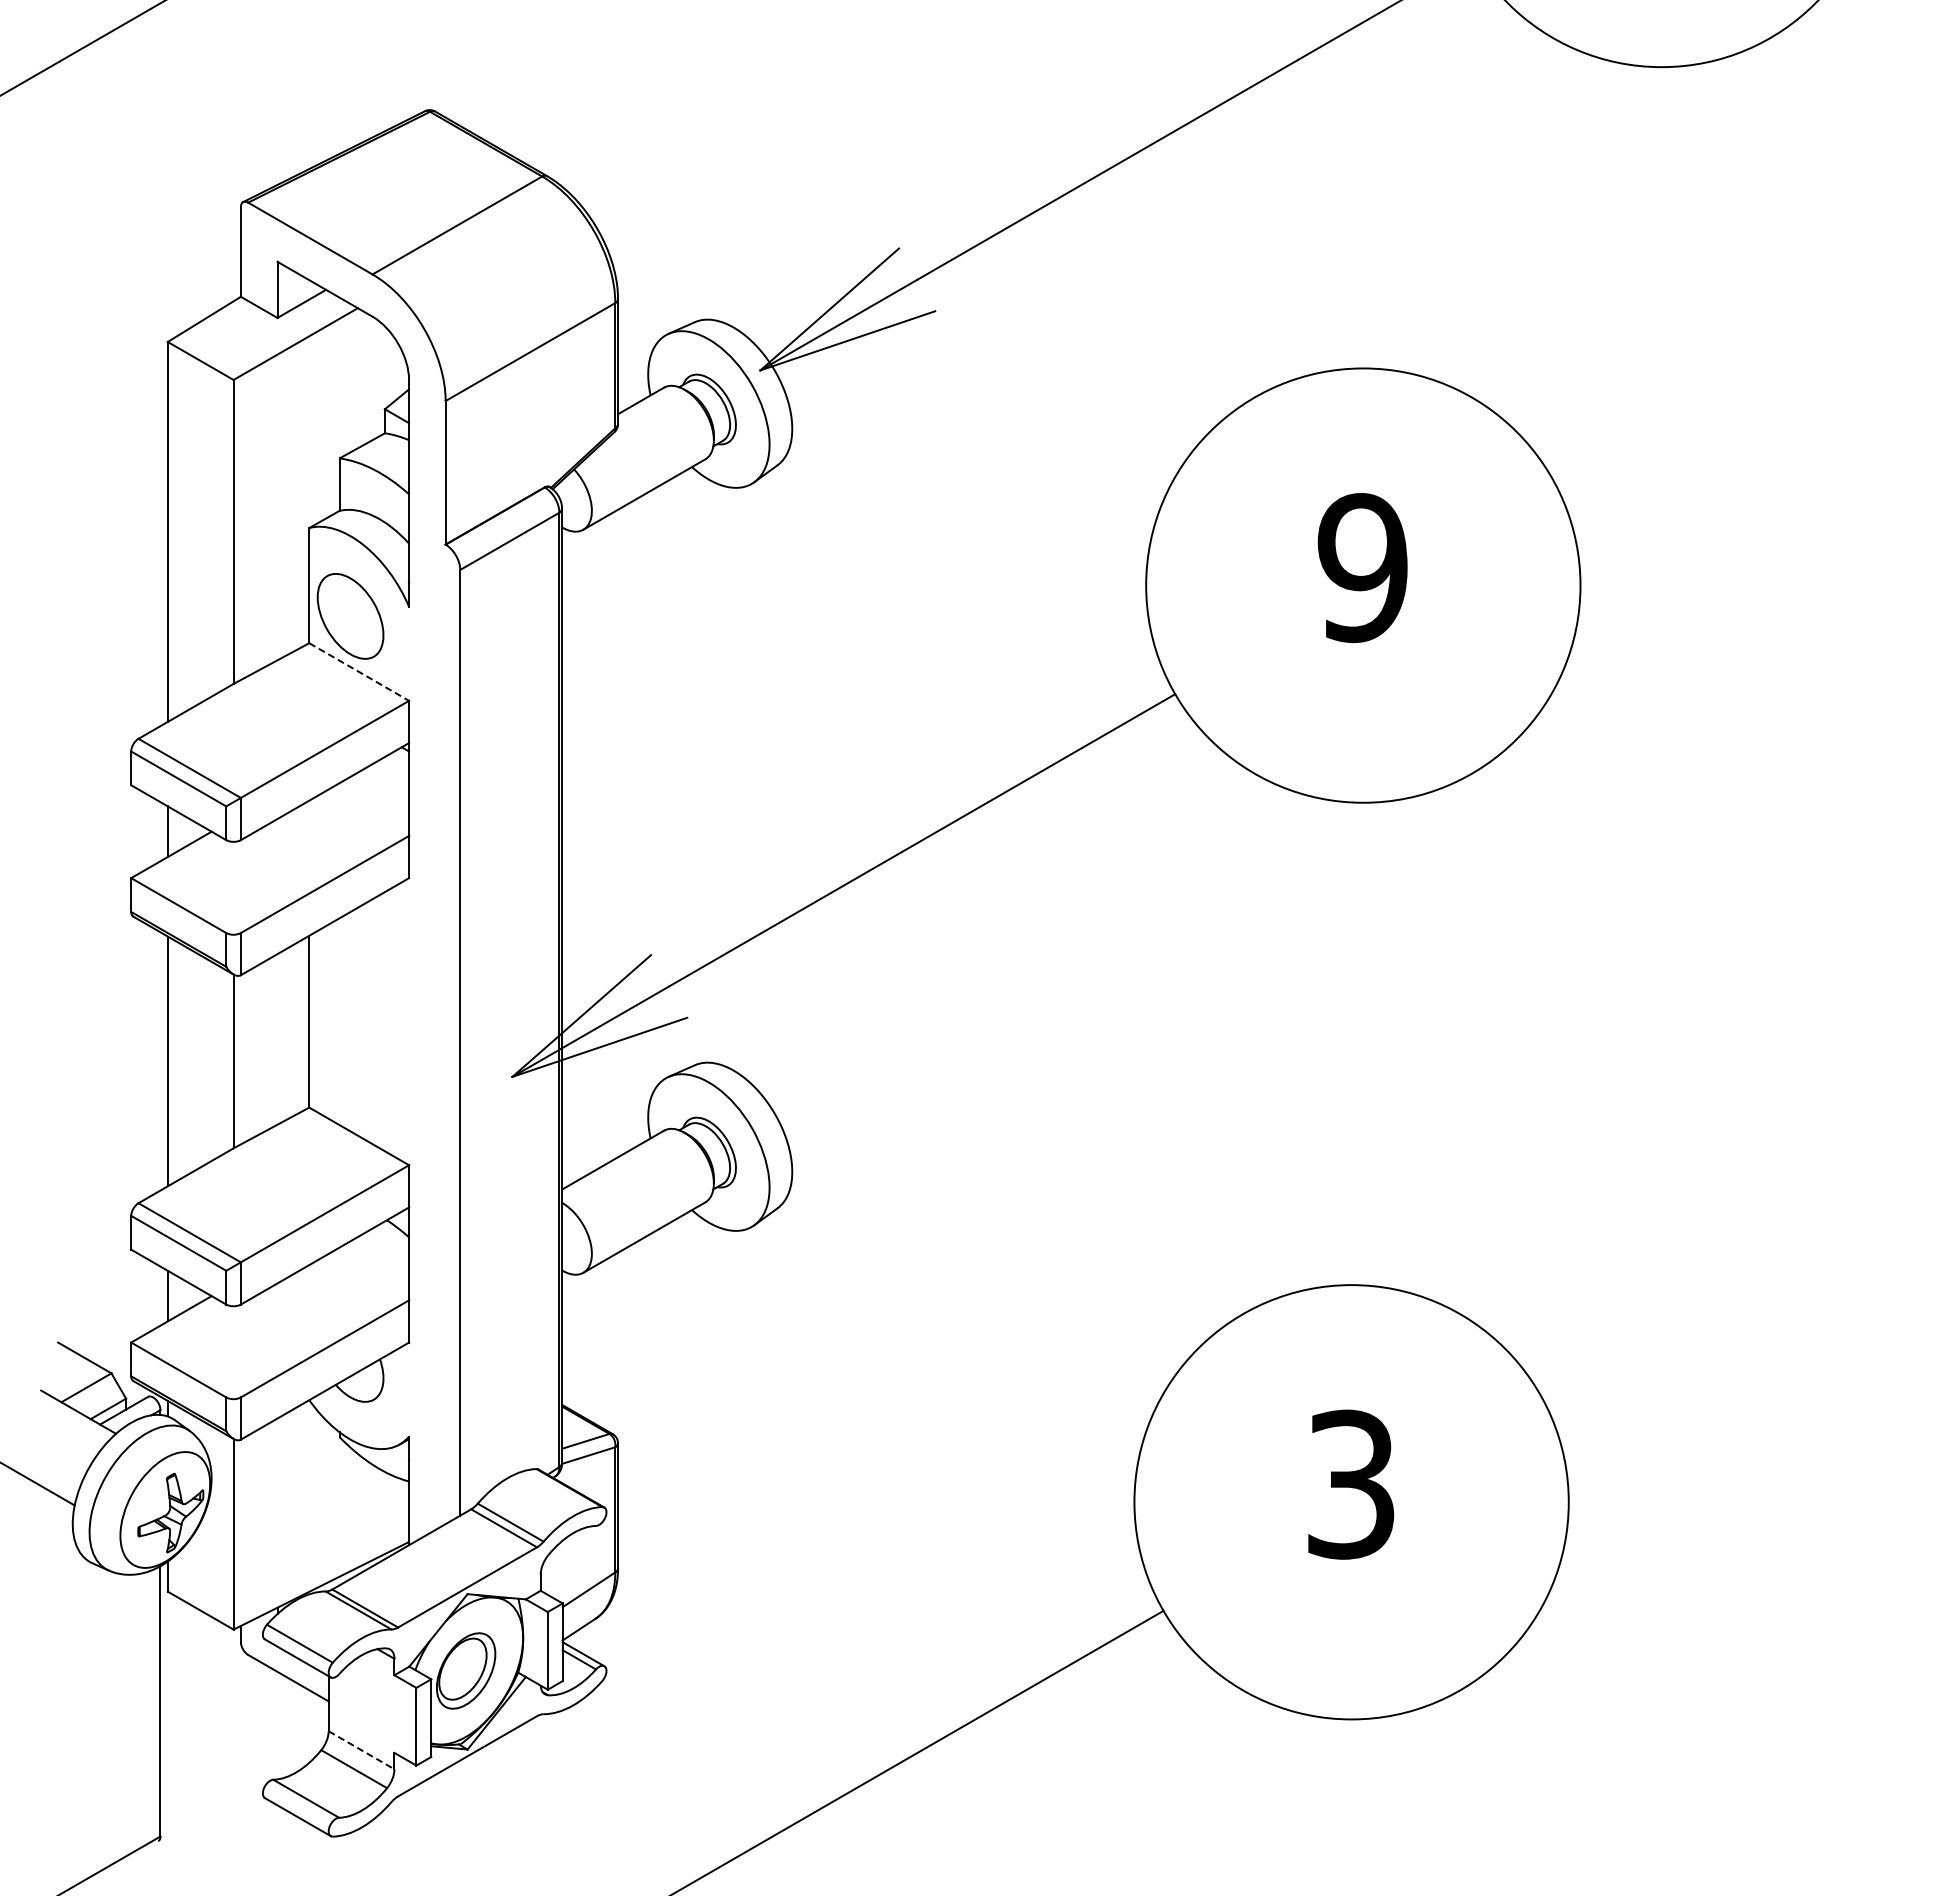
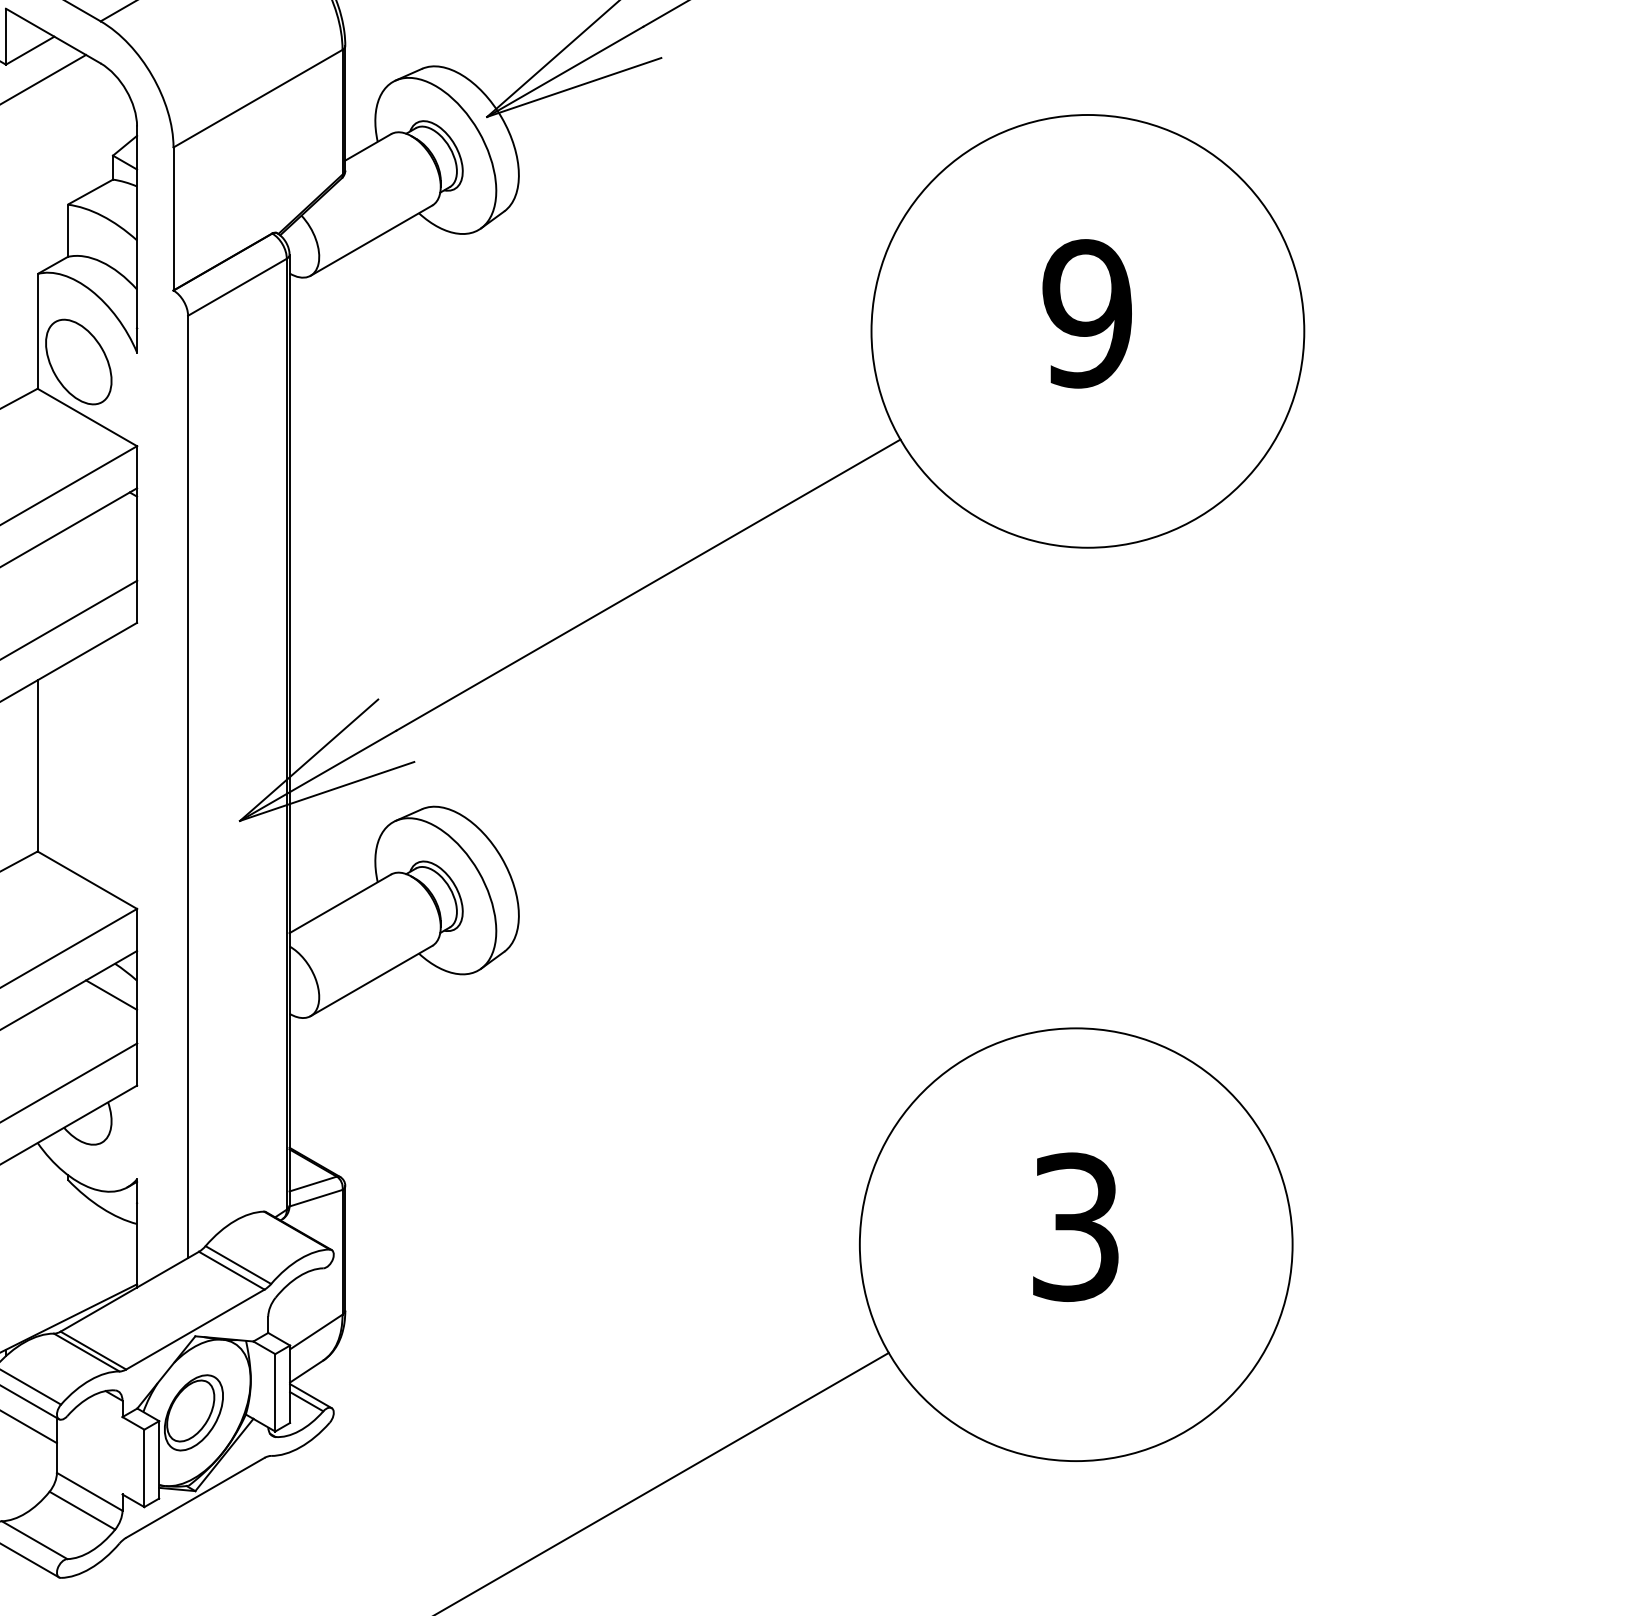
line: (359, 672) -> (87, 417), dashed -> solid
line: (383, 1251) -> (111, 994), added
line: (361, 1750) -> (89, 1492), dashed -> solid

